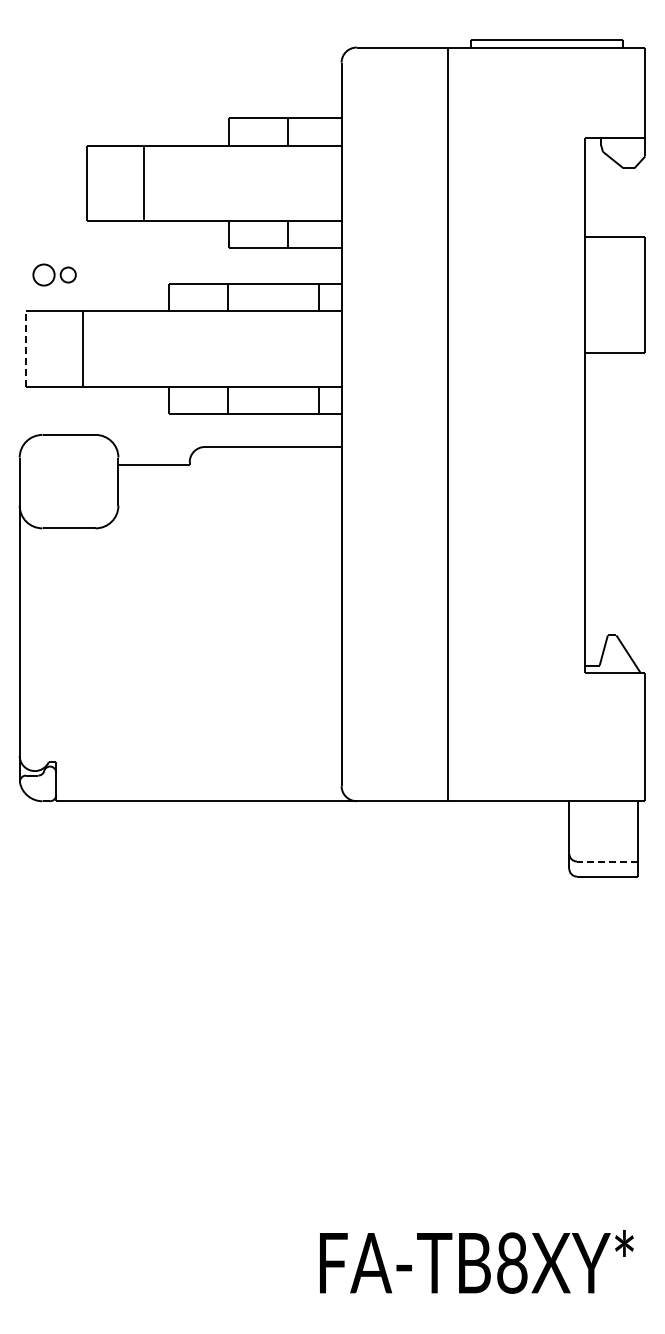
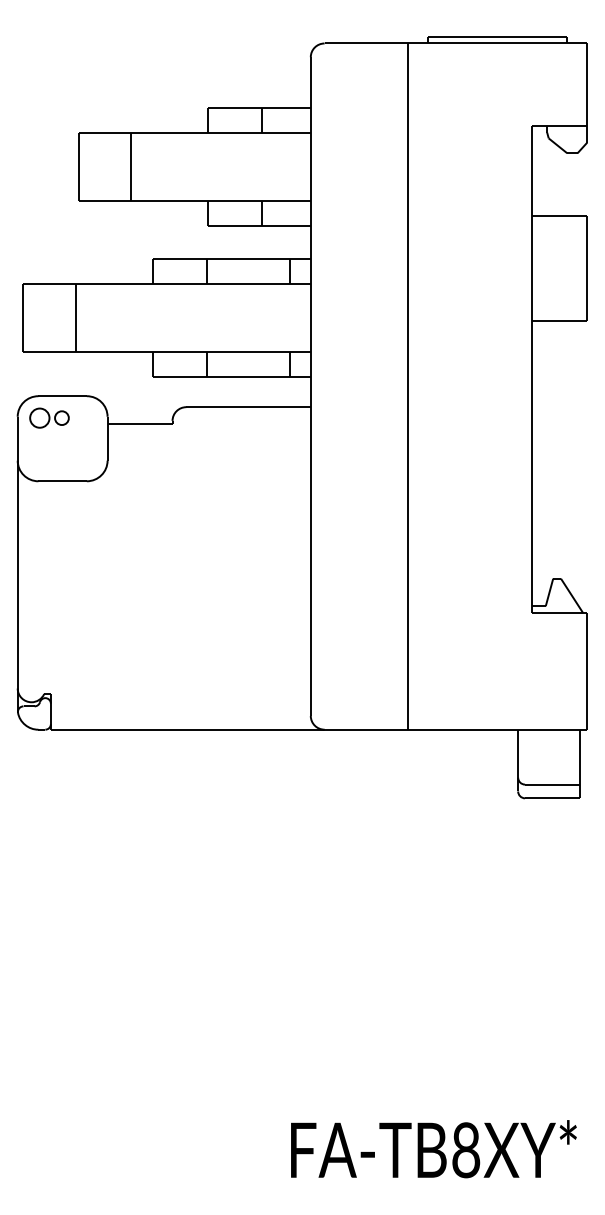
part: (54, 274) -> (49, 417), moved
line: (25, 349) -> (22, 318), dashed -> solid
line: (606, 861) -> (551, 784), dashed -> solid

